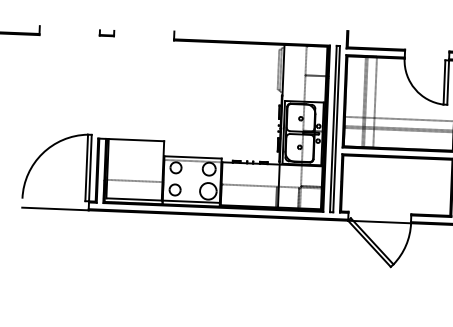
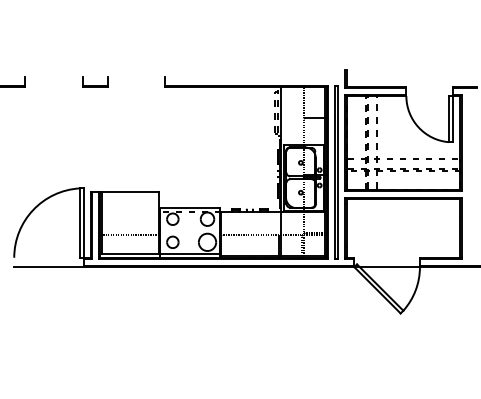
part: (107, 32) -> (95, 81), size x1.67

